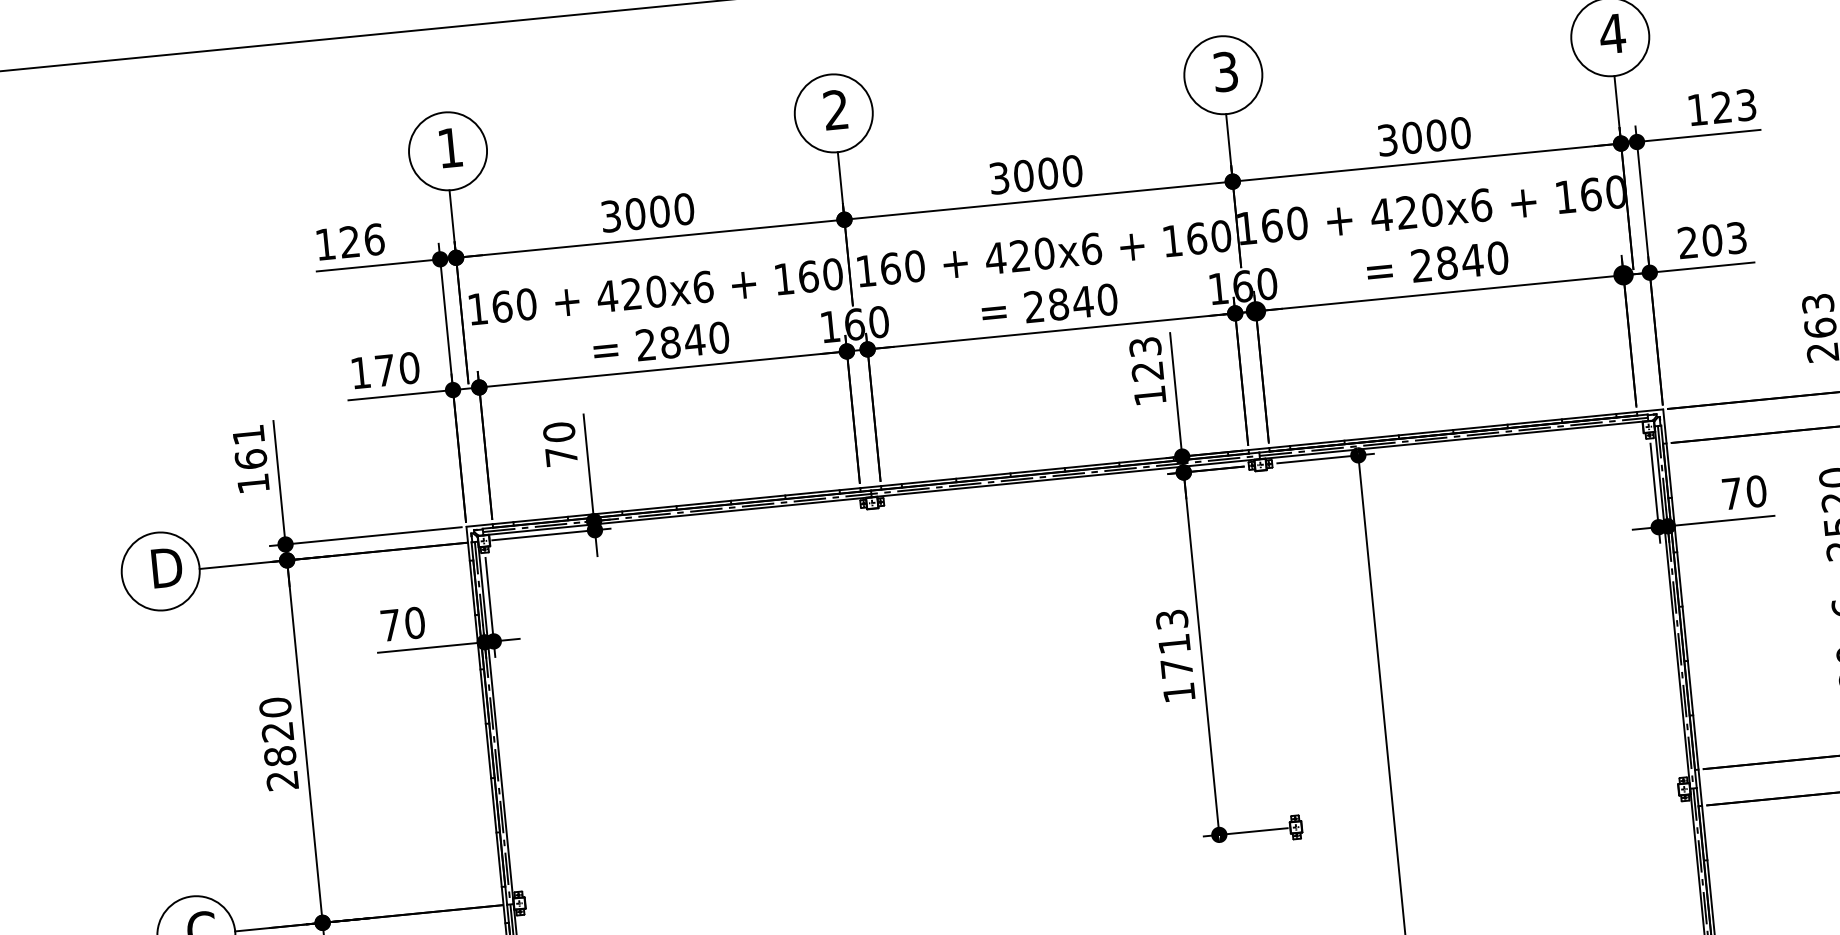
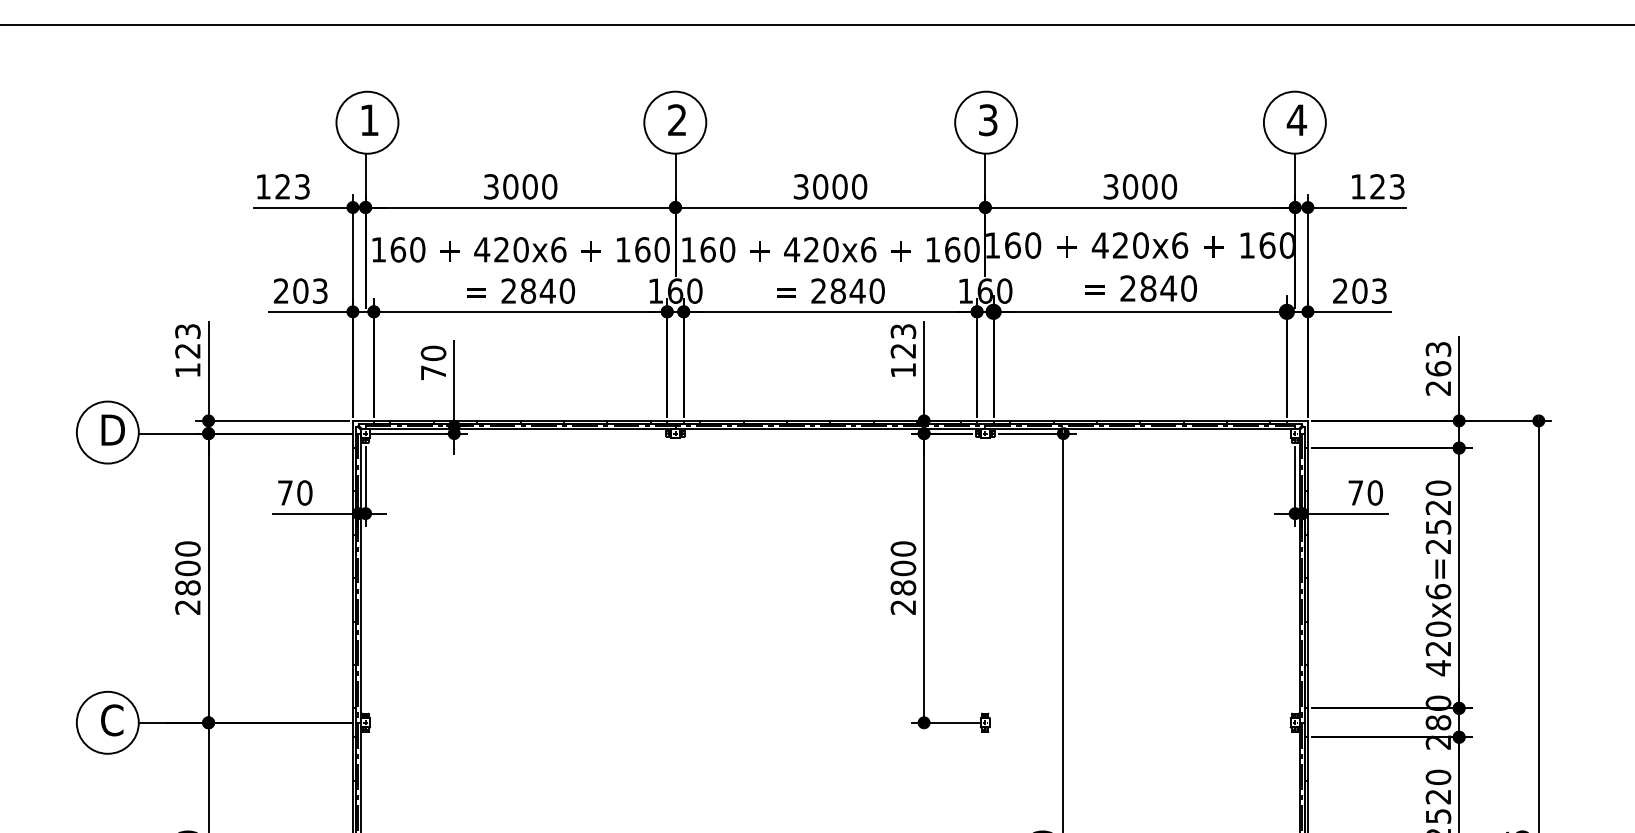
text: (374, 239) -> (302, 186), 126 -> 123
text: (384, 369) -> (300, 290), 170 -> 203
text: (249, 447) -> (187, 341), 161 -> 123
text: (1175, 655) -> (903, 577), 1713 -> 2800
text: (277, 732) -> (187, 568), 2820 -> 2800

